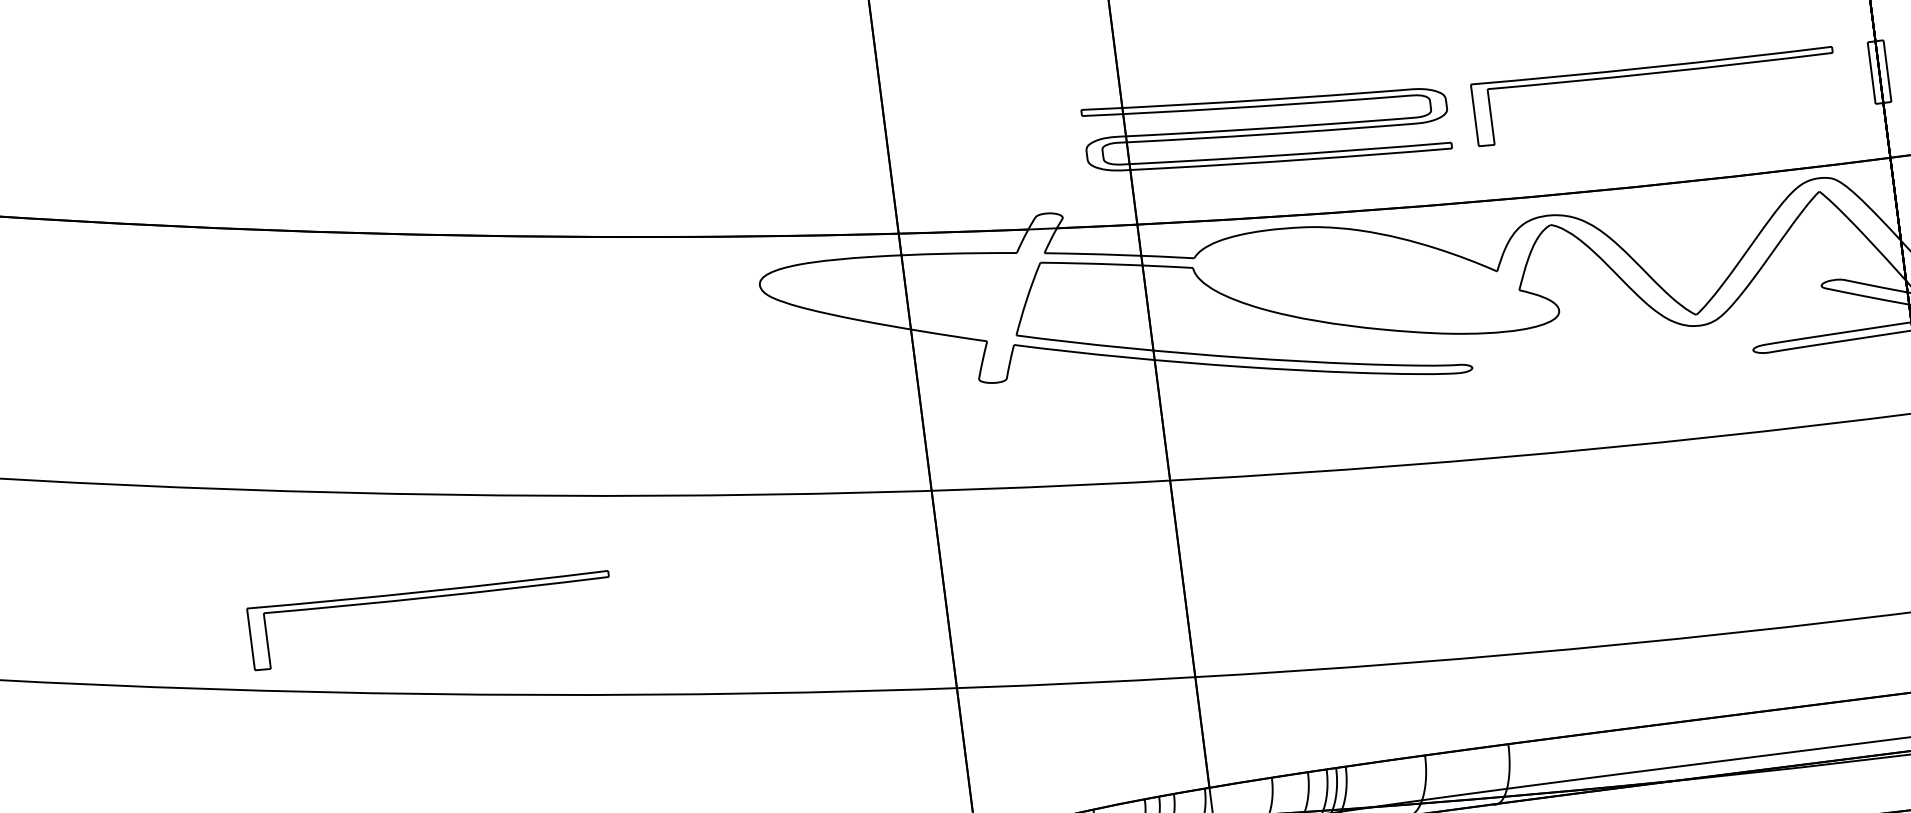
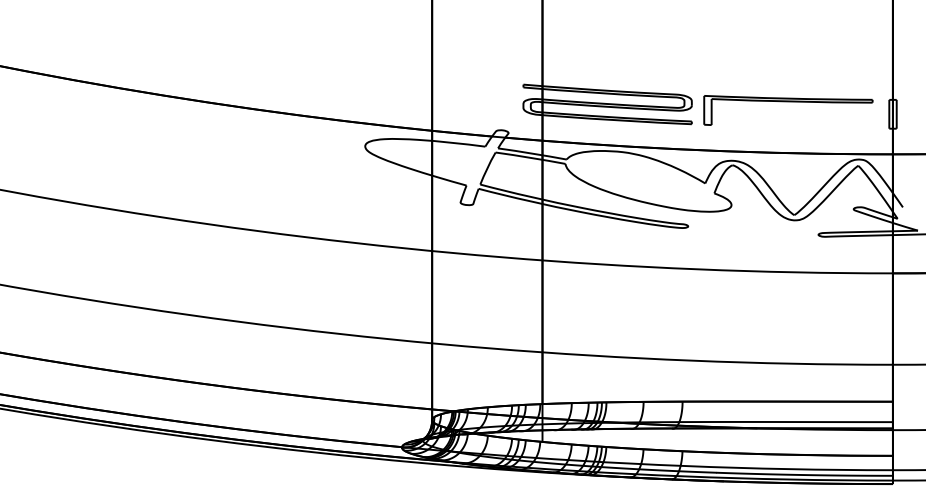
part: (429, 599) -> (194, 271), removed

